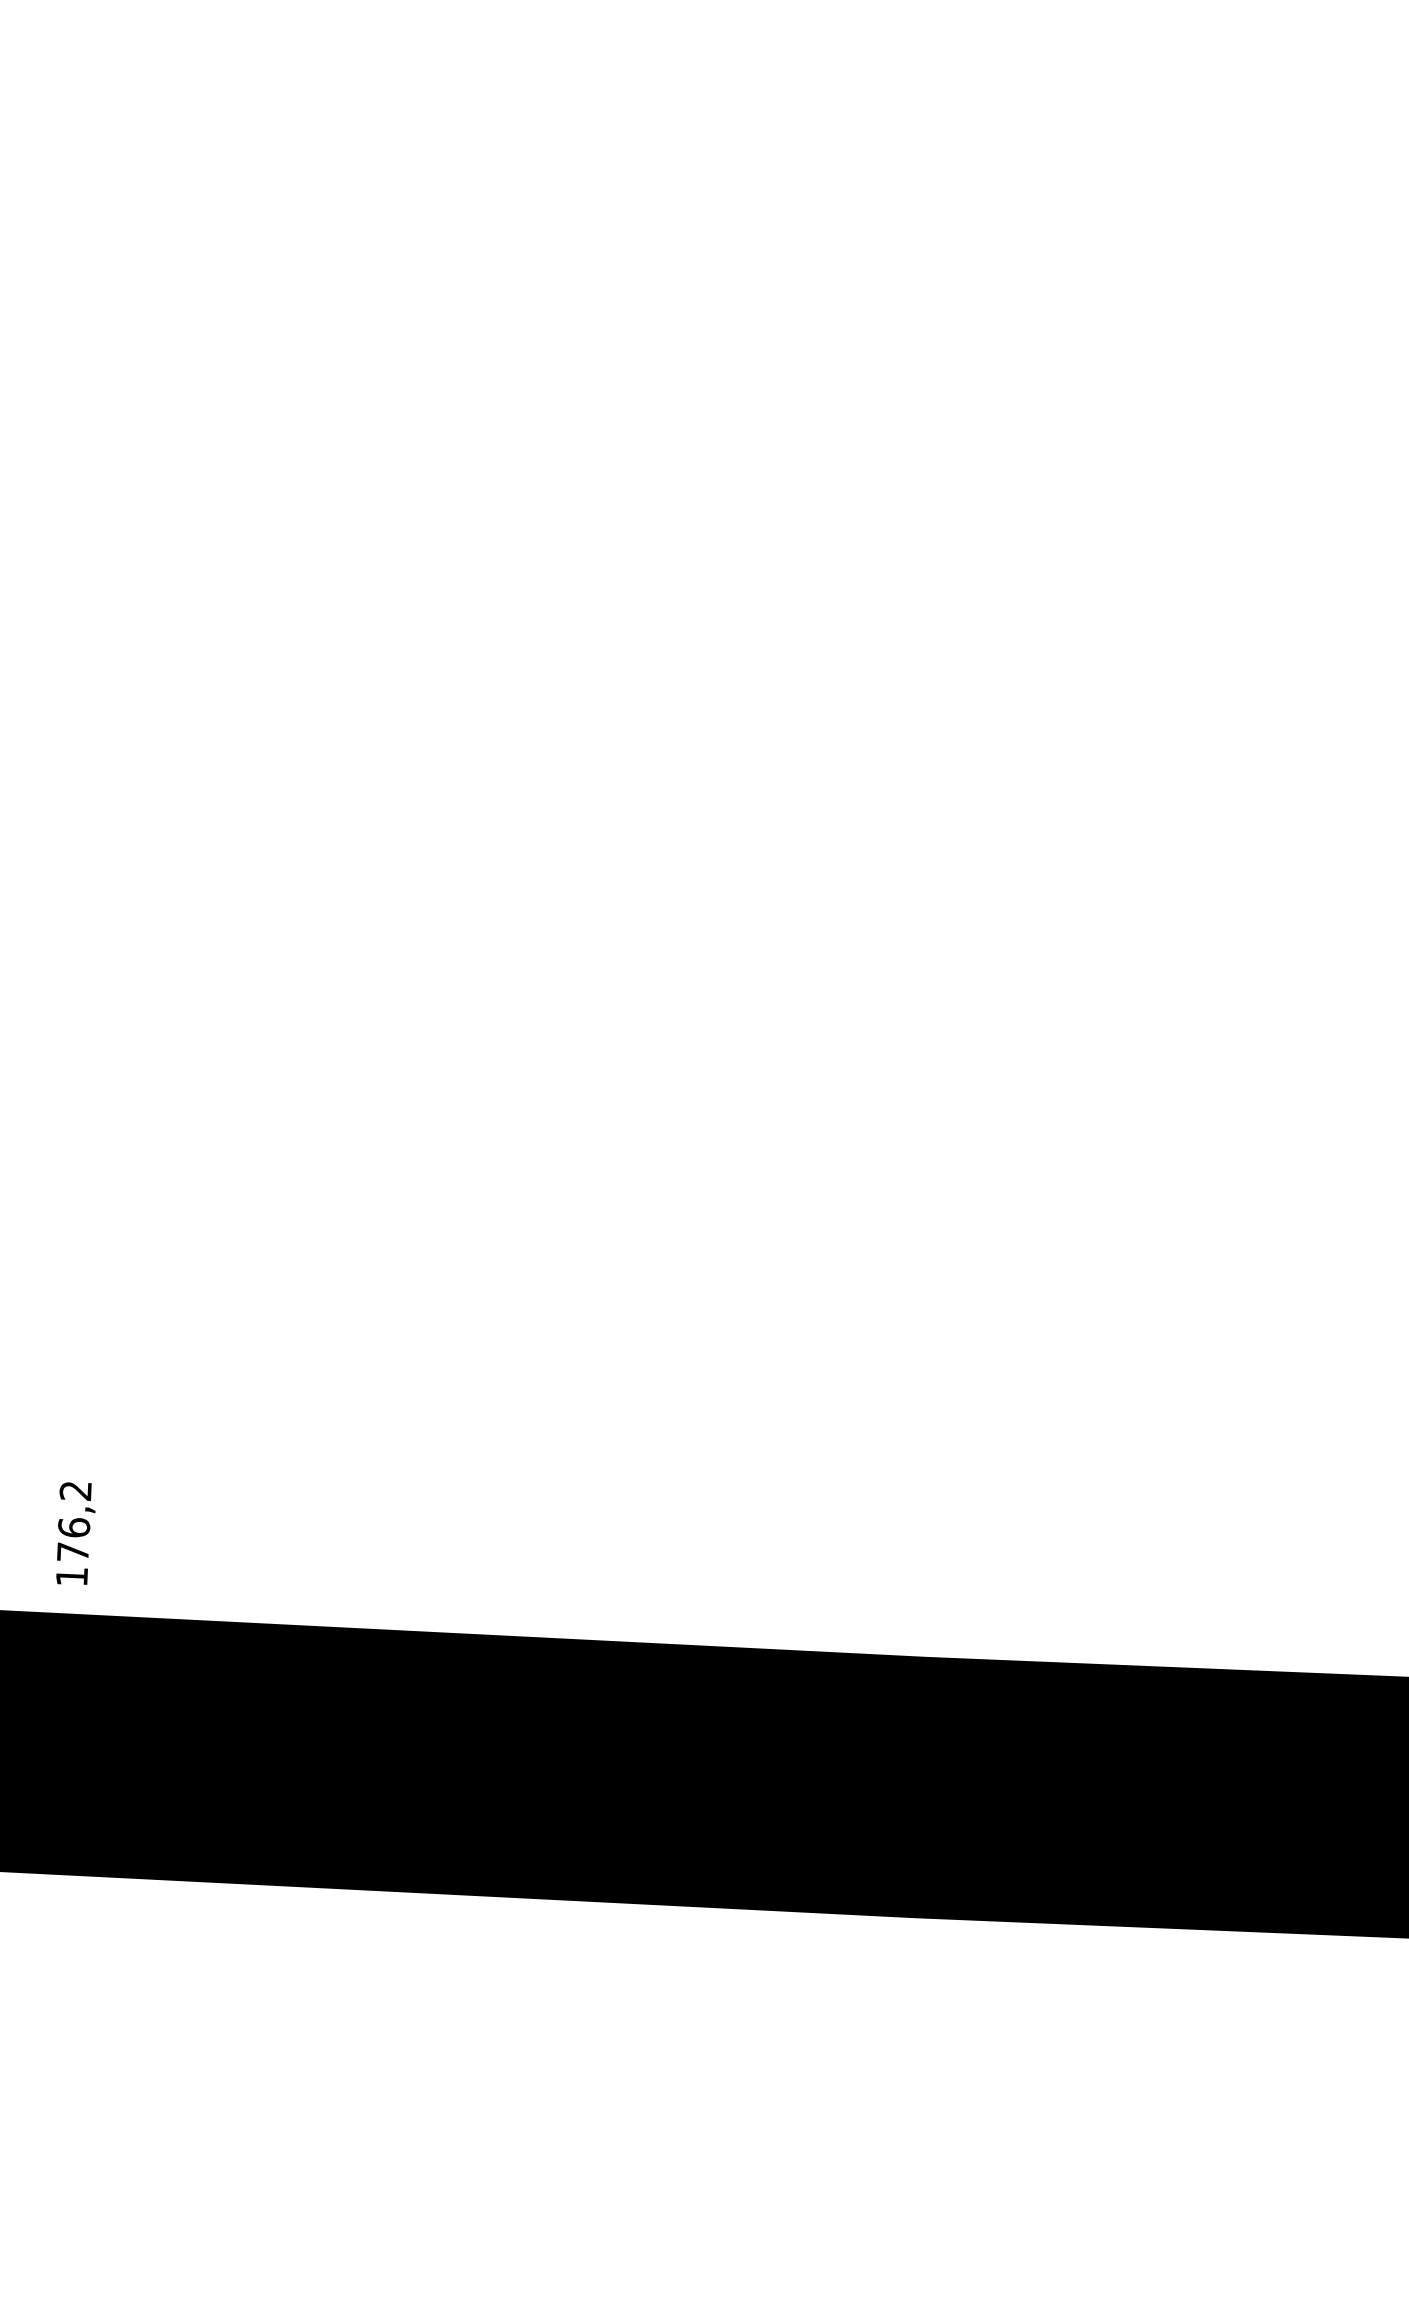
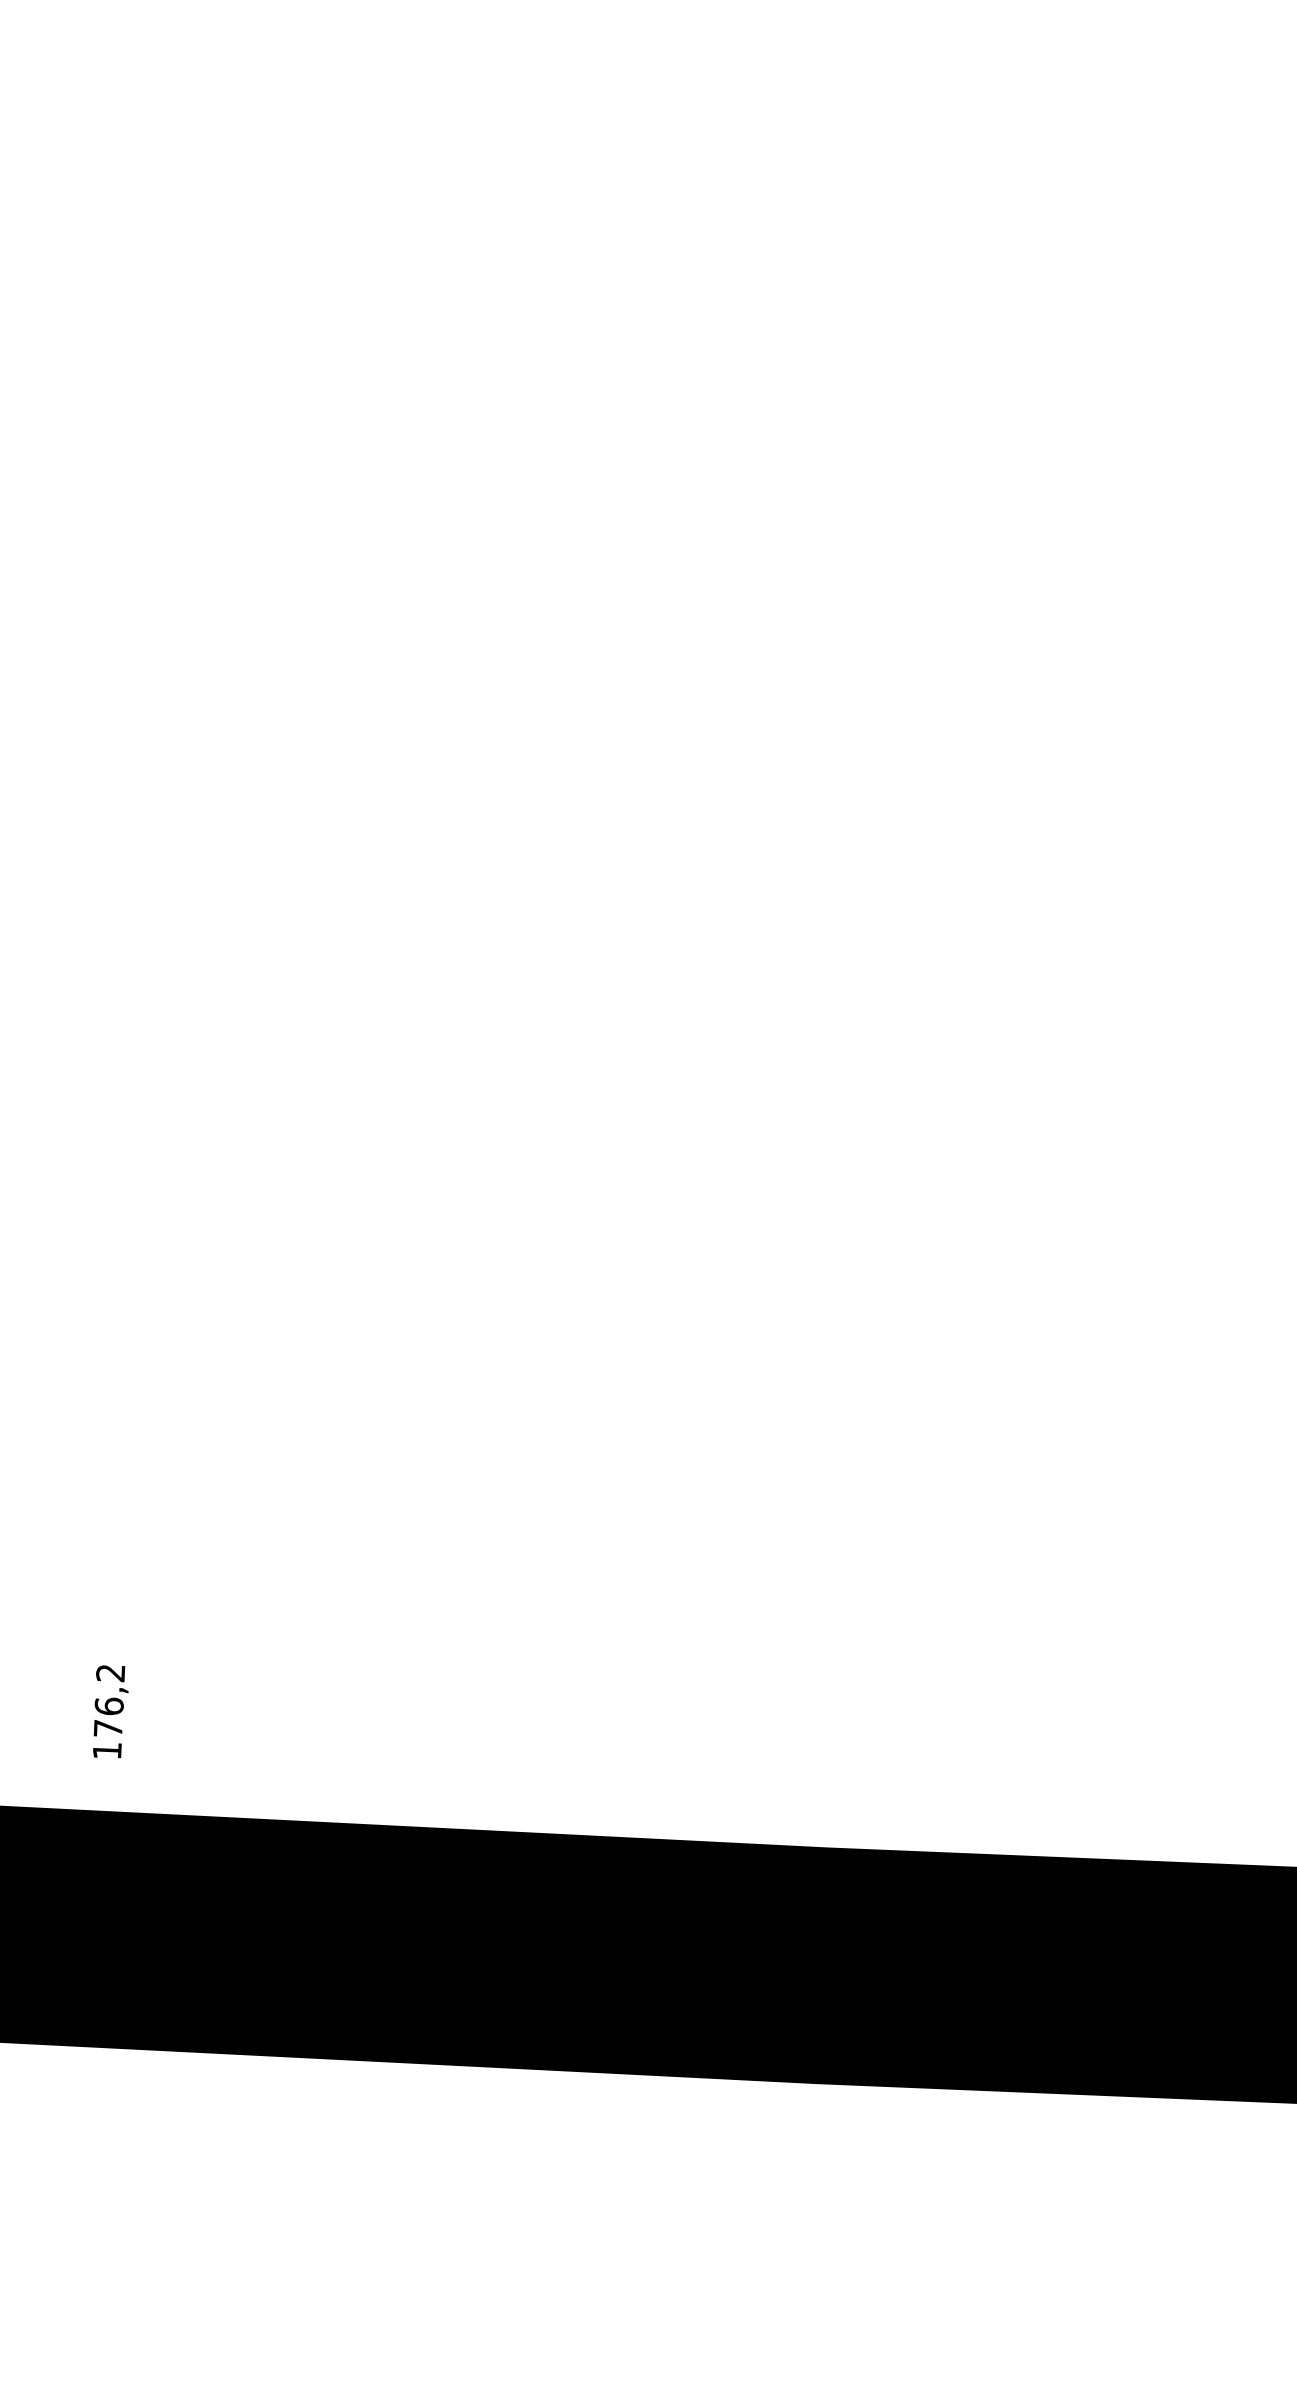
text: (75, 1533) -> (110, 1711), moved

